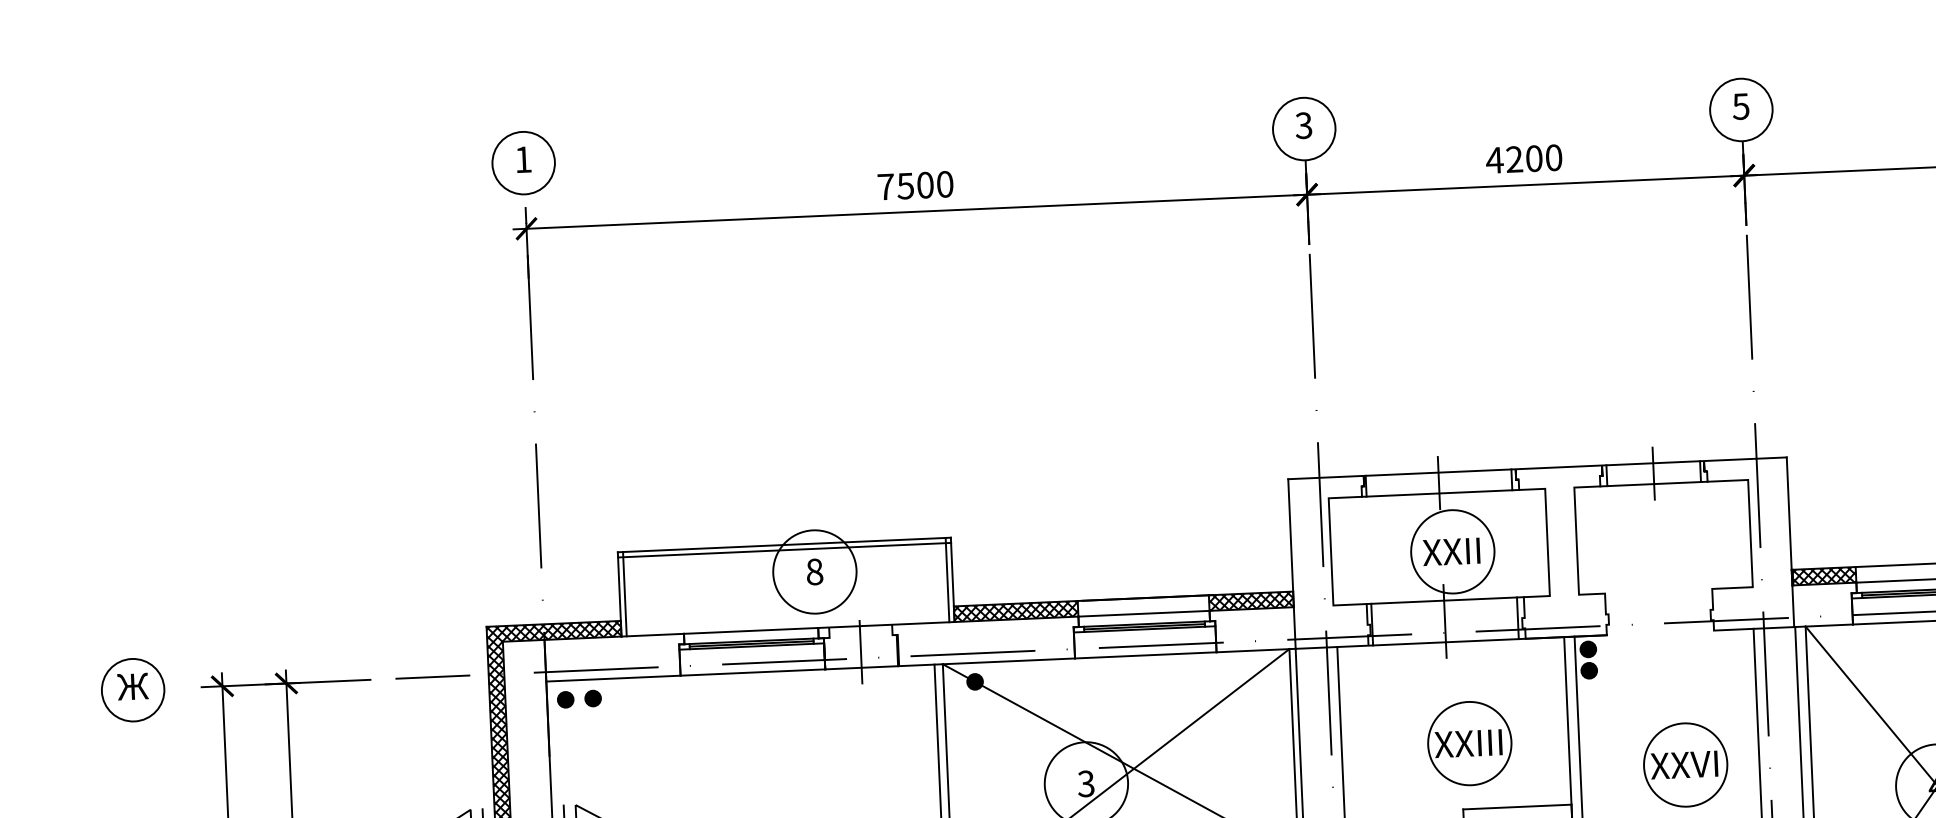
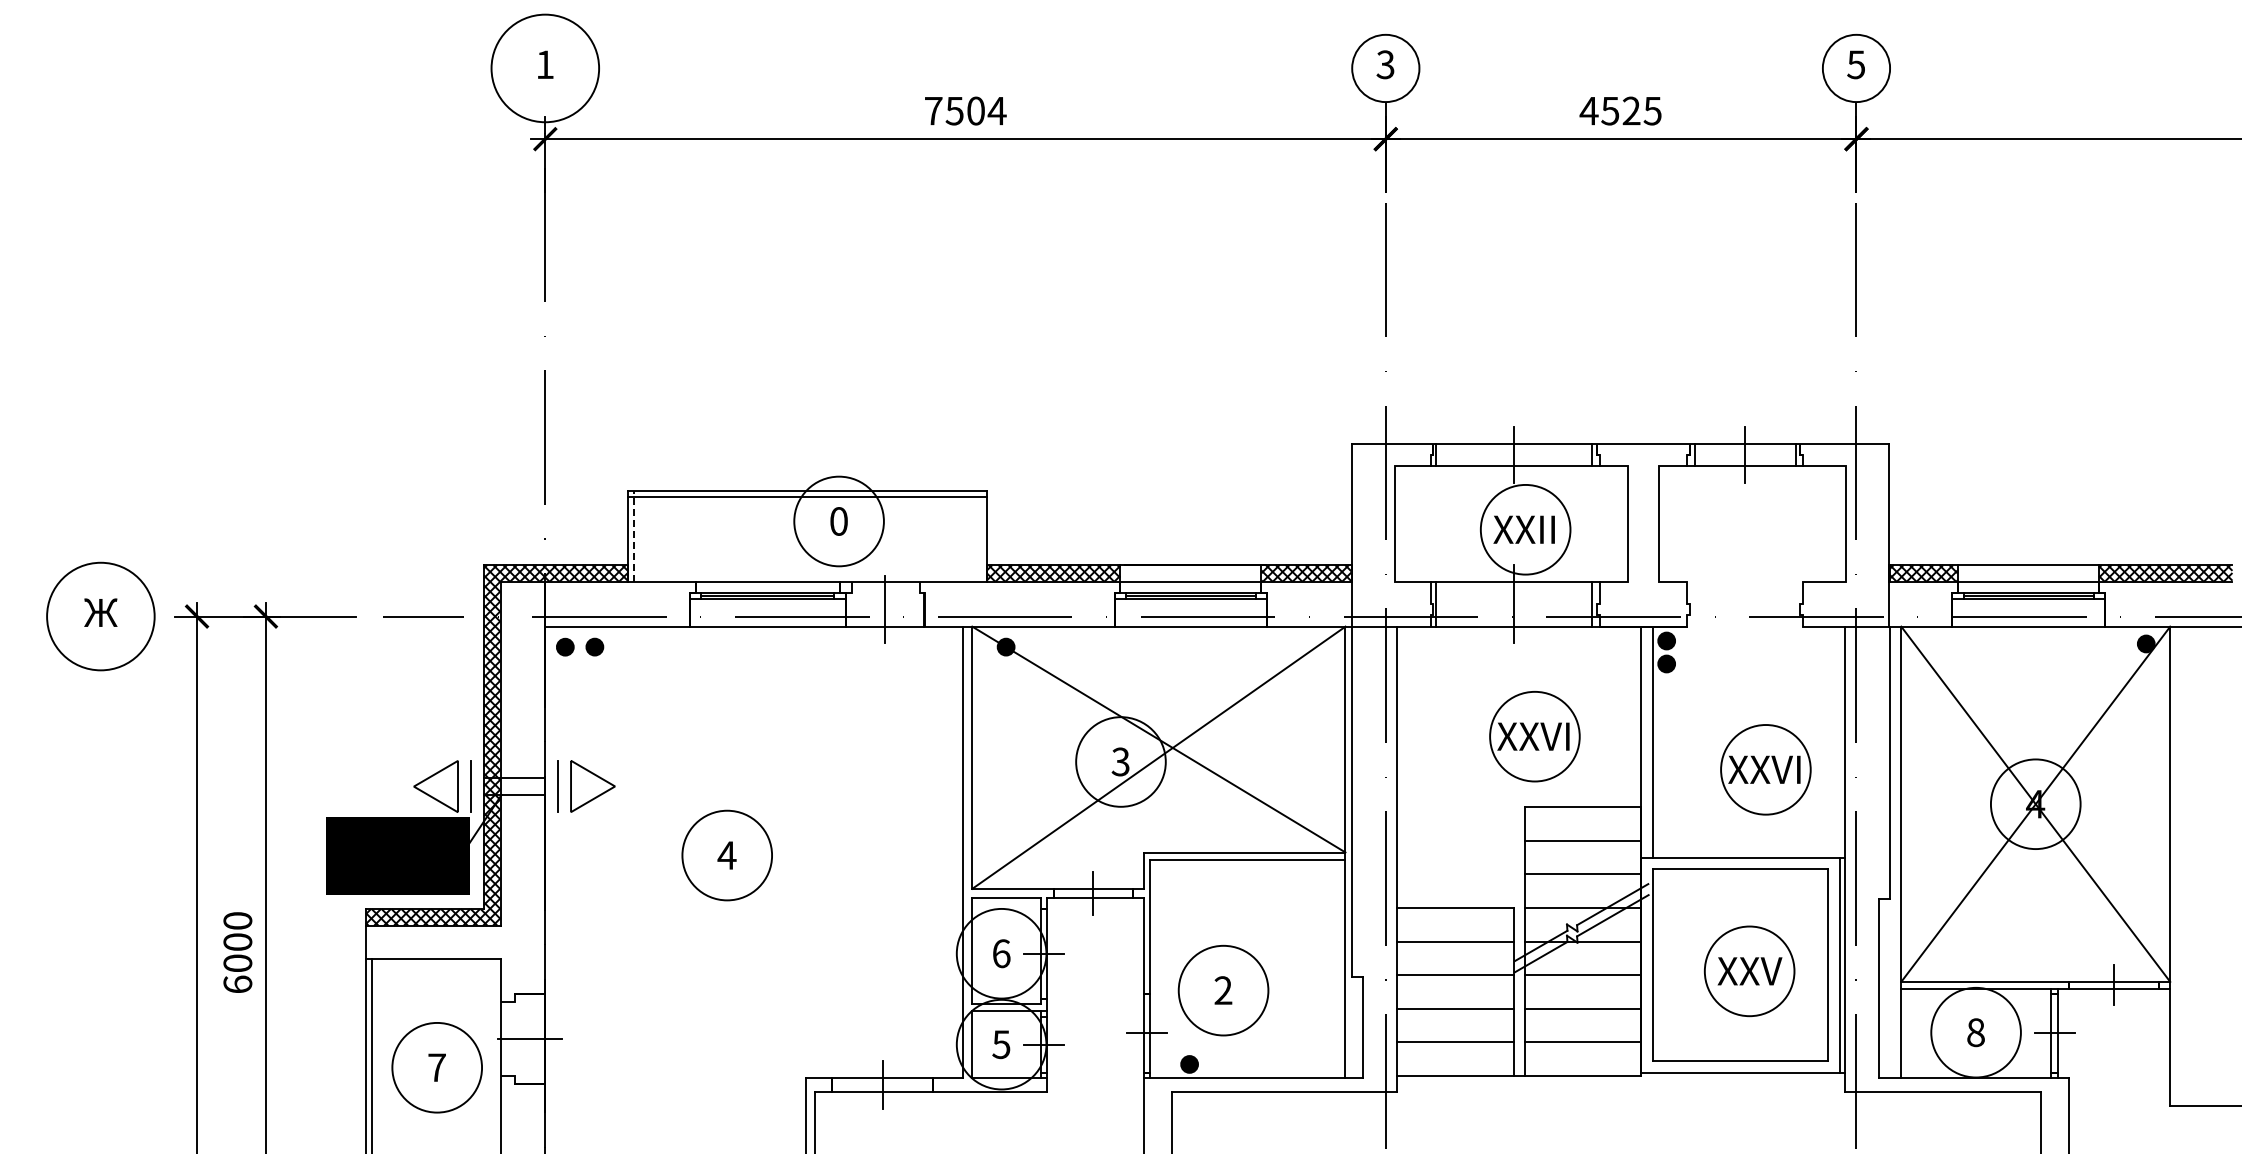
text: (1534, 158) -> (1631, 110), 4200 -> 4525
circle: (522, 163) -> (544, 68), size x1.6
text: (944, 183) -> (996, 110), 7500 -> 7504
text: (814, 572) -> (838, 521), 8 -> 0
line: (947, 580) -> (981, 536), removed
line: (624, 593) -> (633, 535), solid -> dashed
circle: (132, 690) -> (100, 616), size x1.6
text: (1468, 743) -> (1533, 736), XXIII -> XXVI

